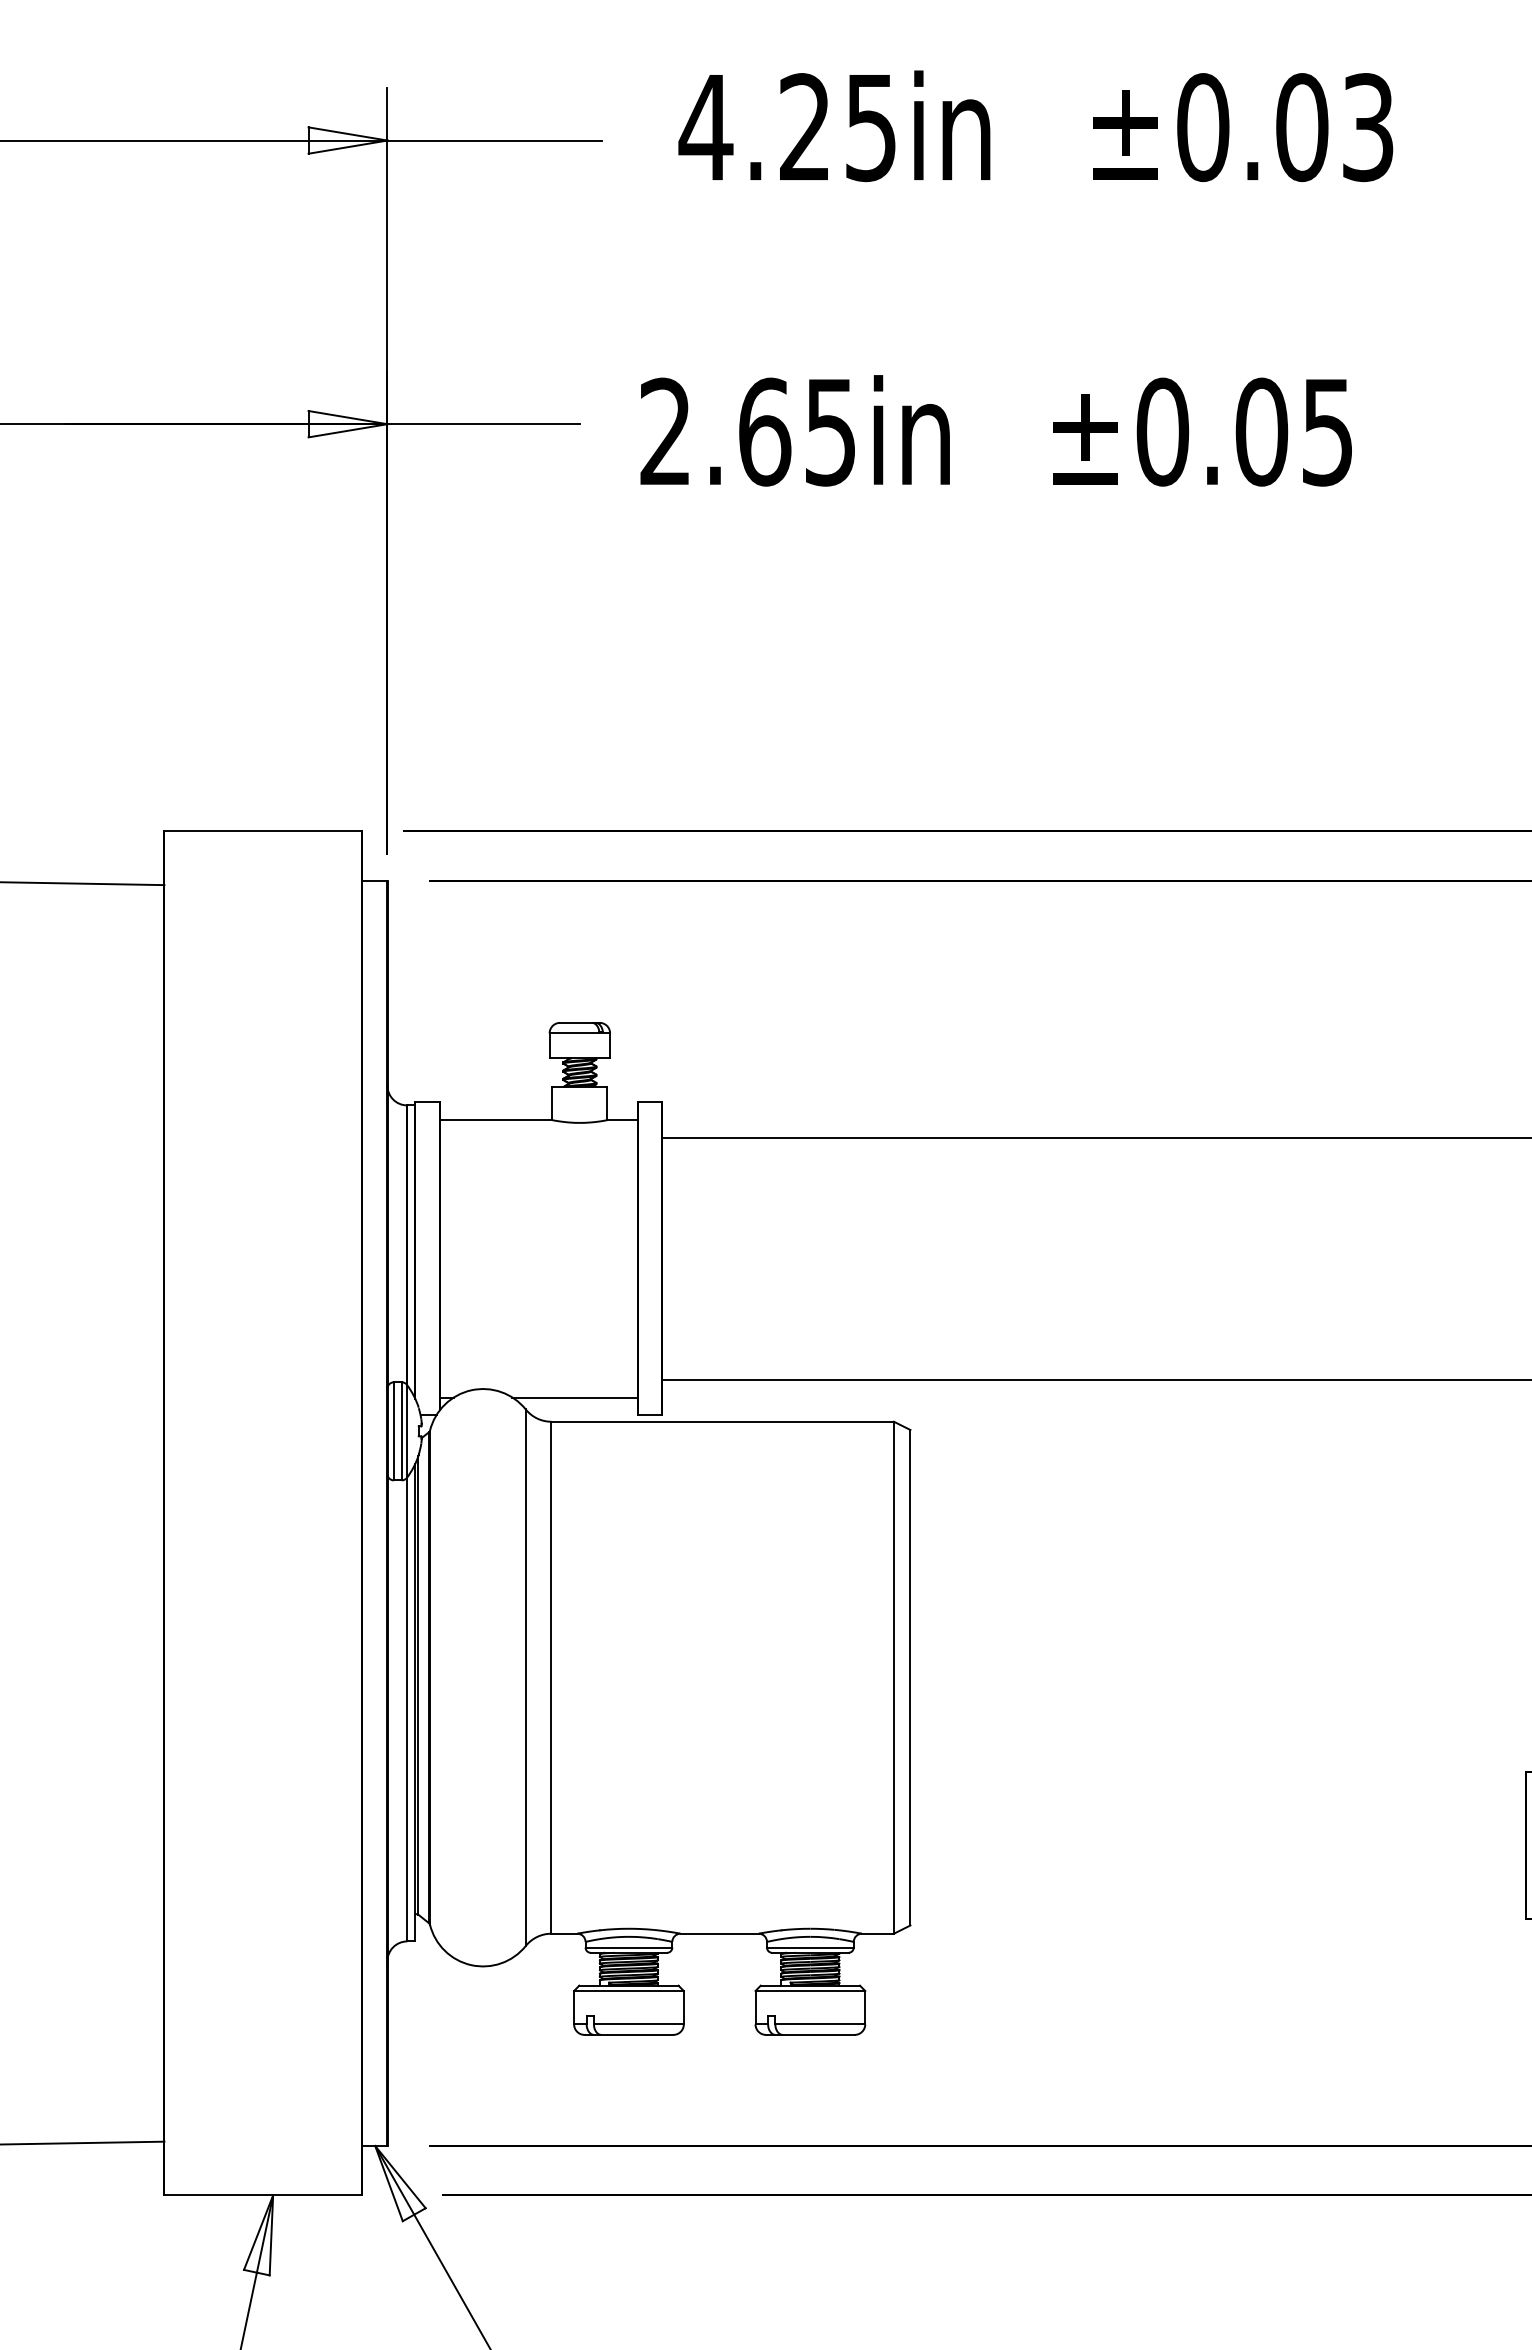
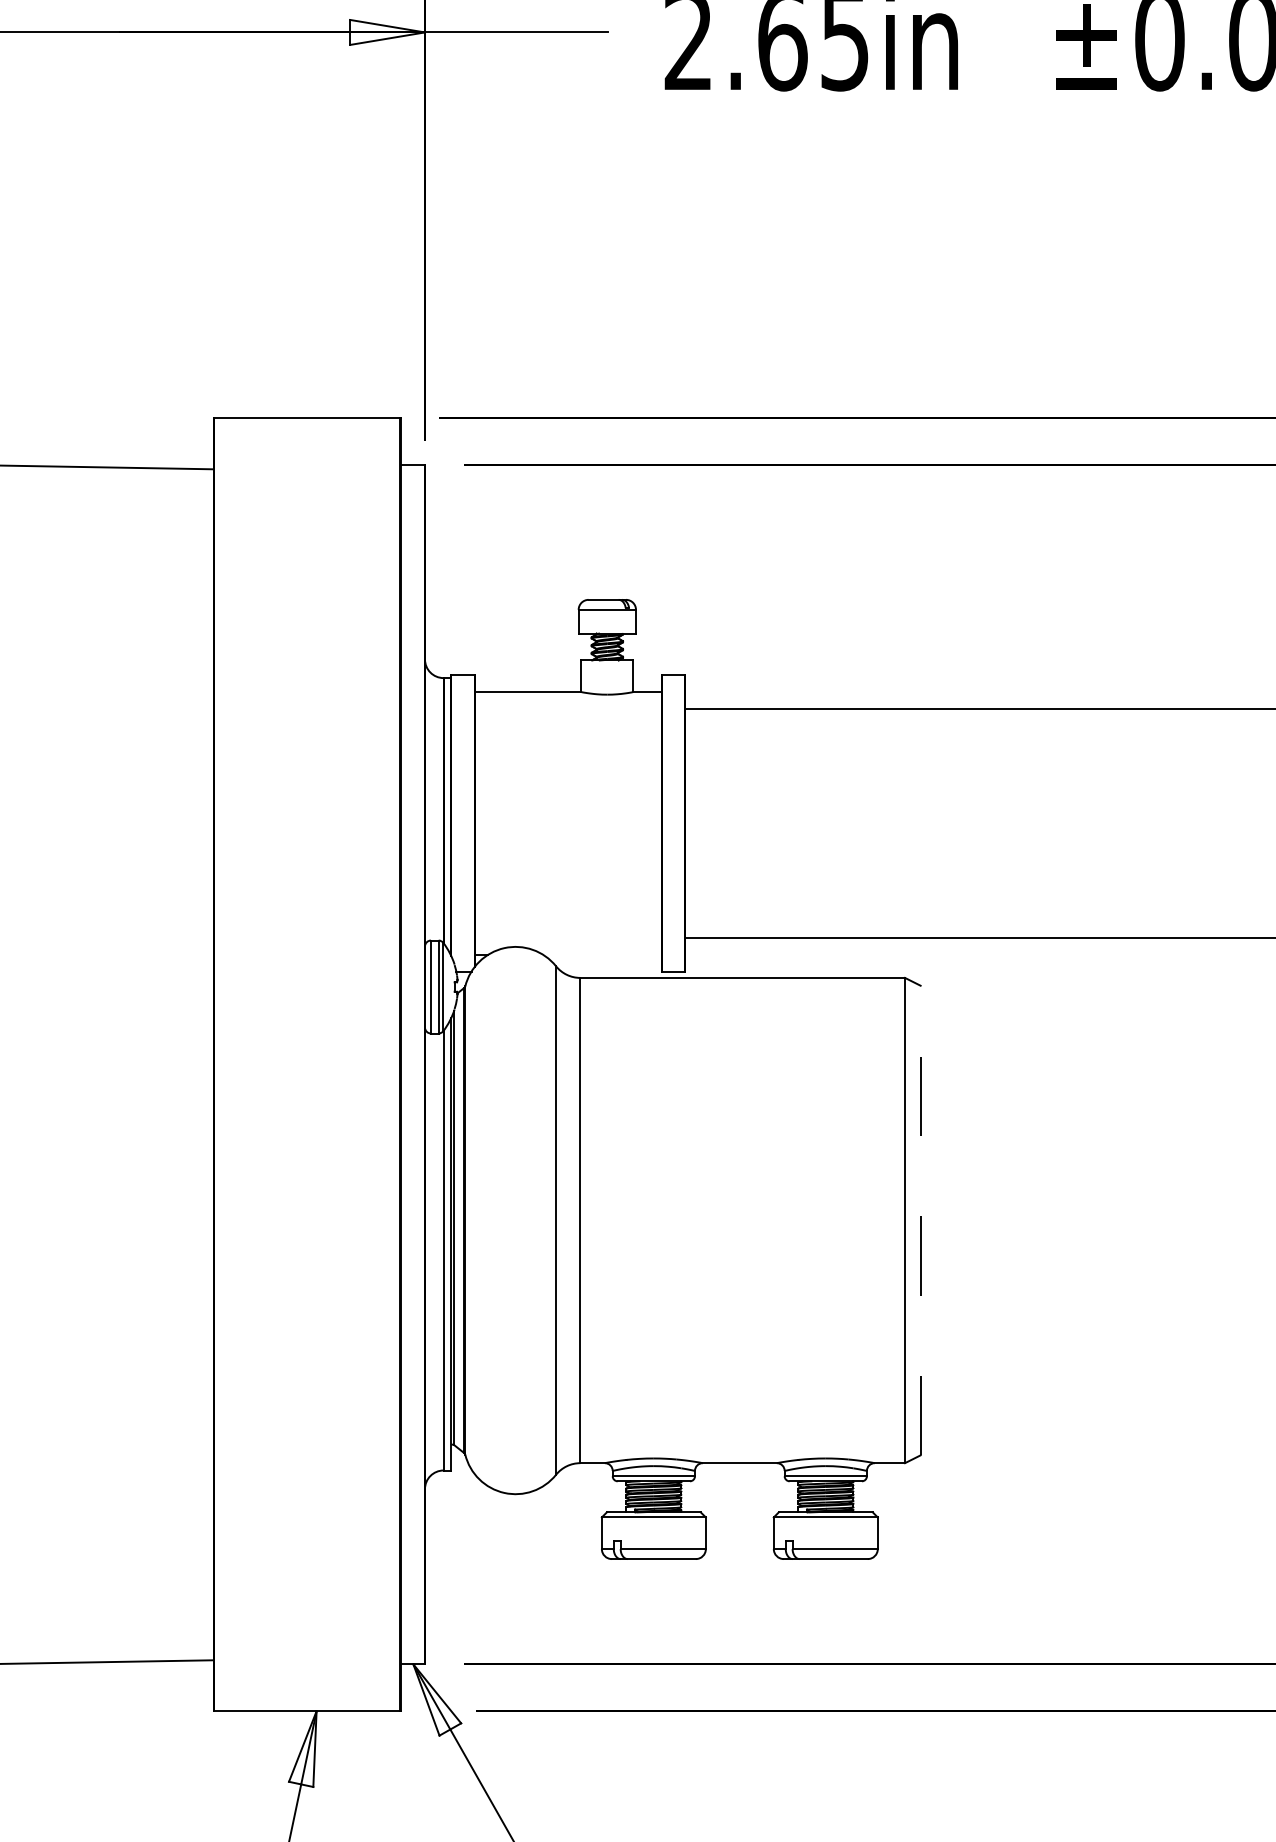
line: (574, 1397) -> (602, 954), removed
line: (910, 1677) -> (920, 1220), solid -> dashed

